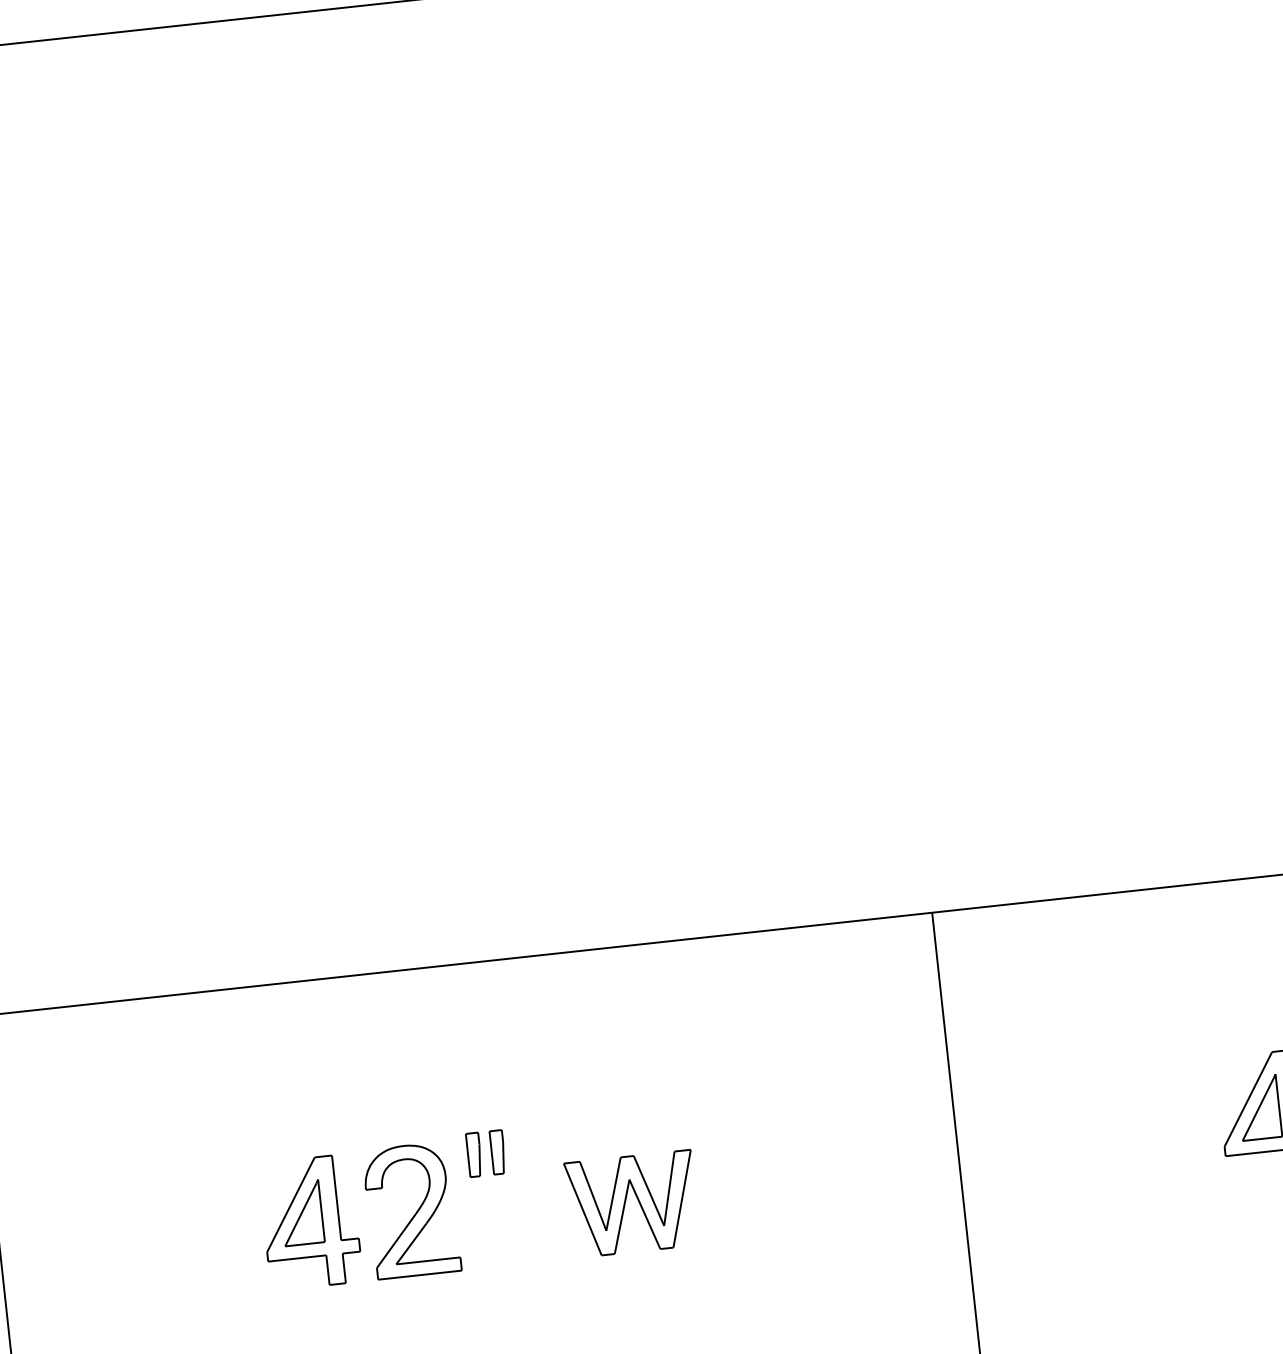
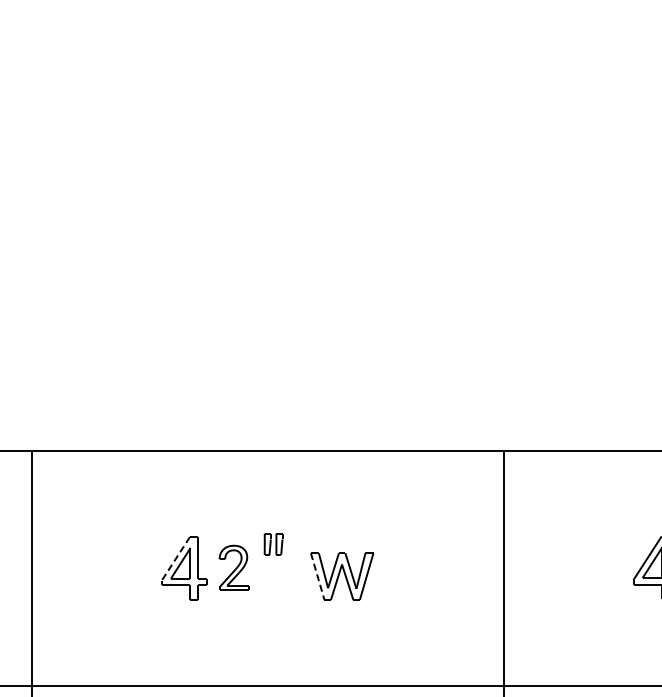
line: (290, 1204) -> (175, 558), solid -> dashed
part: (411, 1209) -> (234, 567), size x0.7
line: (582, 1211) -> (317, 577), solid -> dashed

